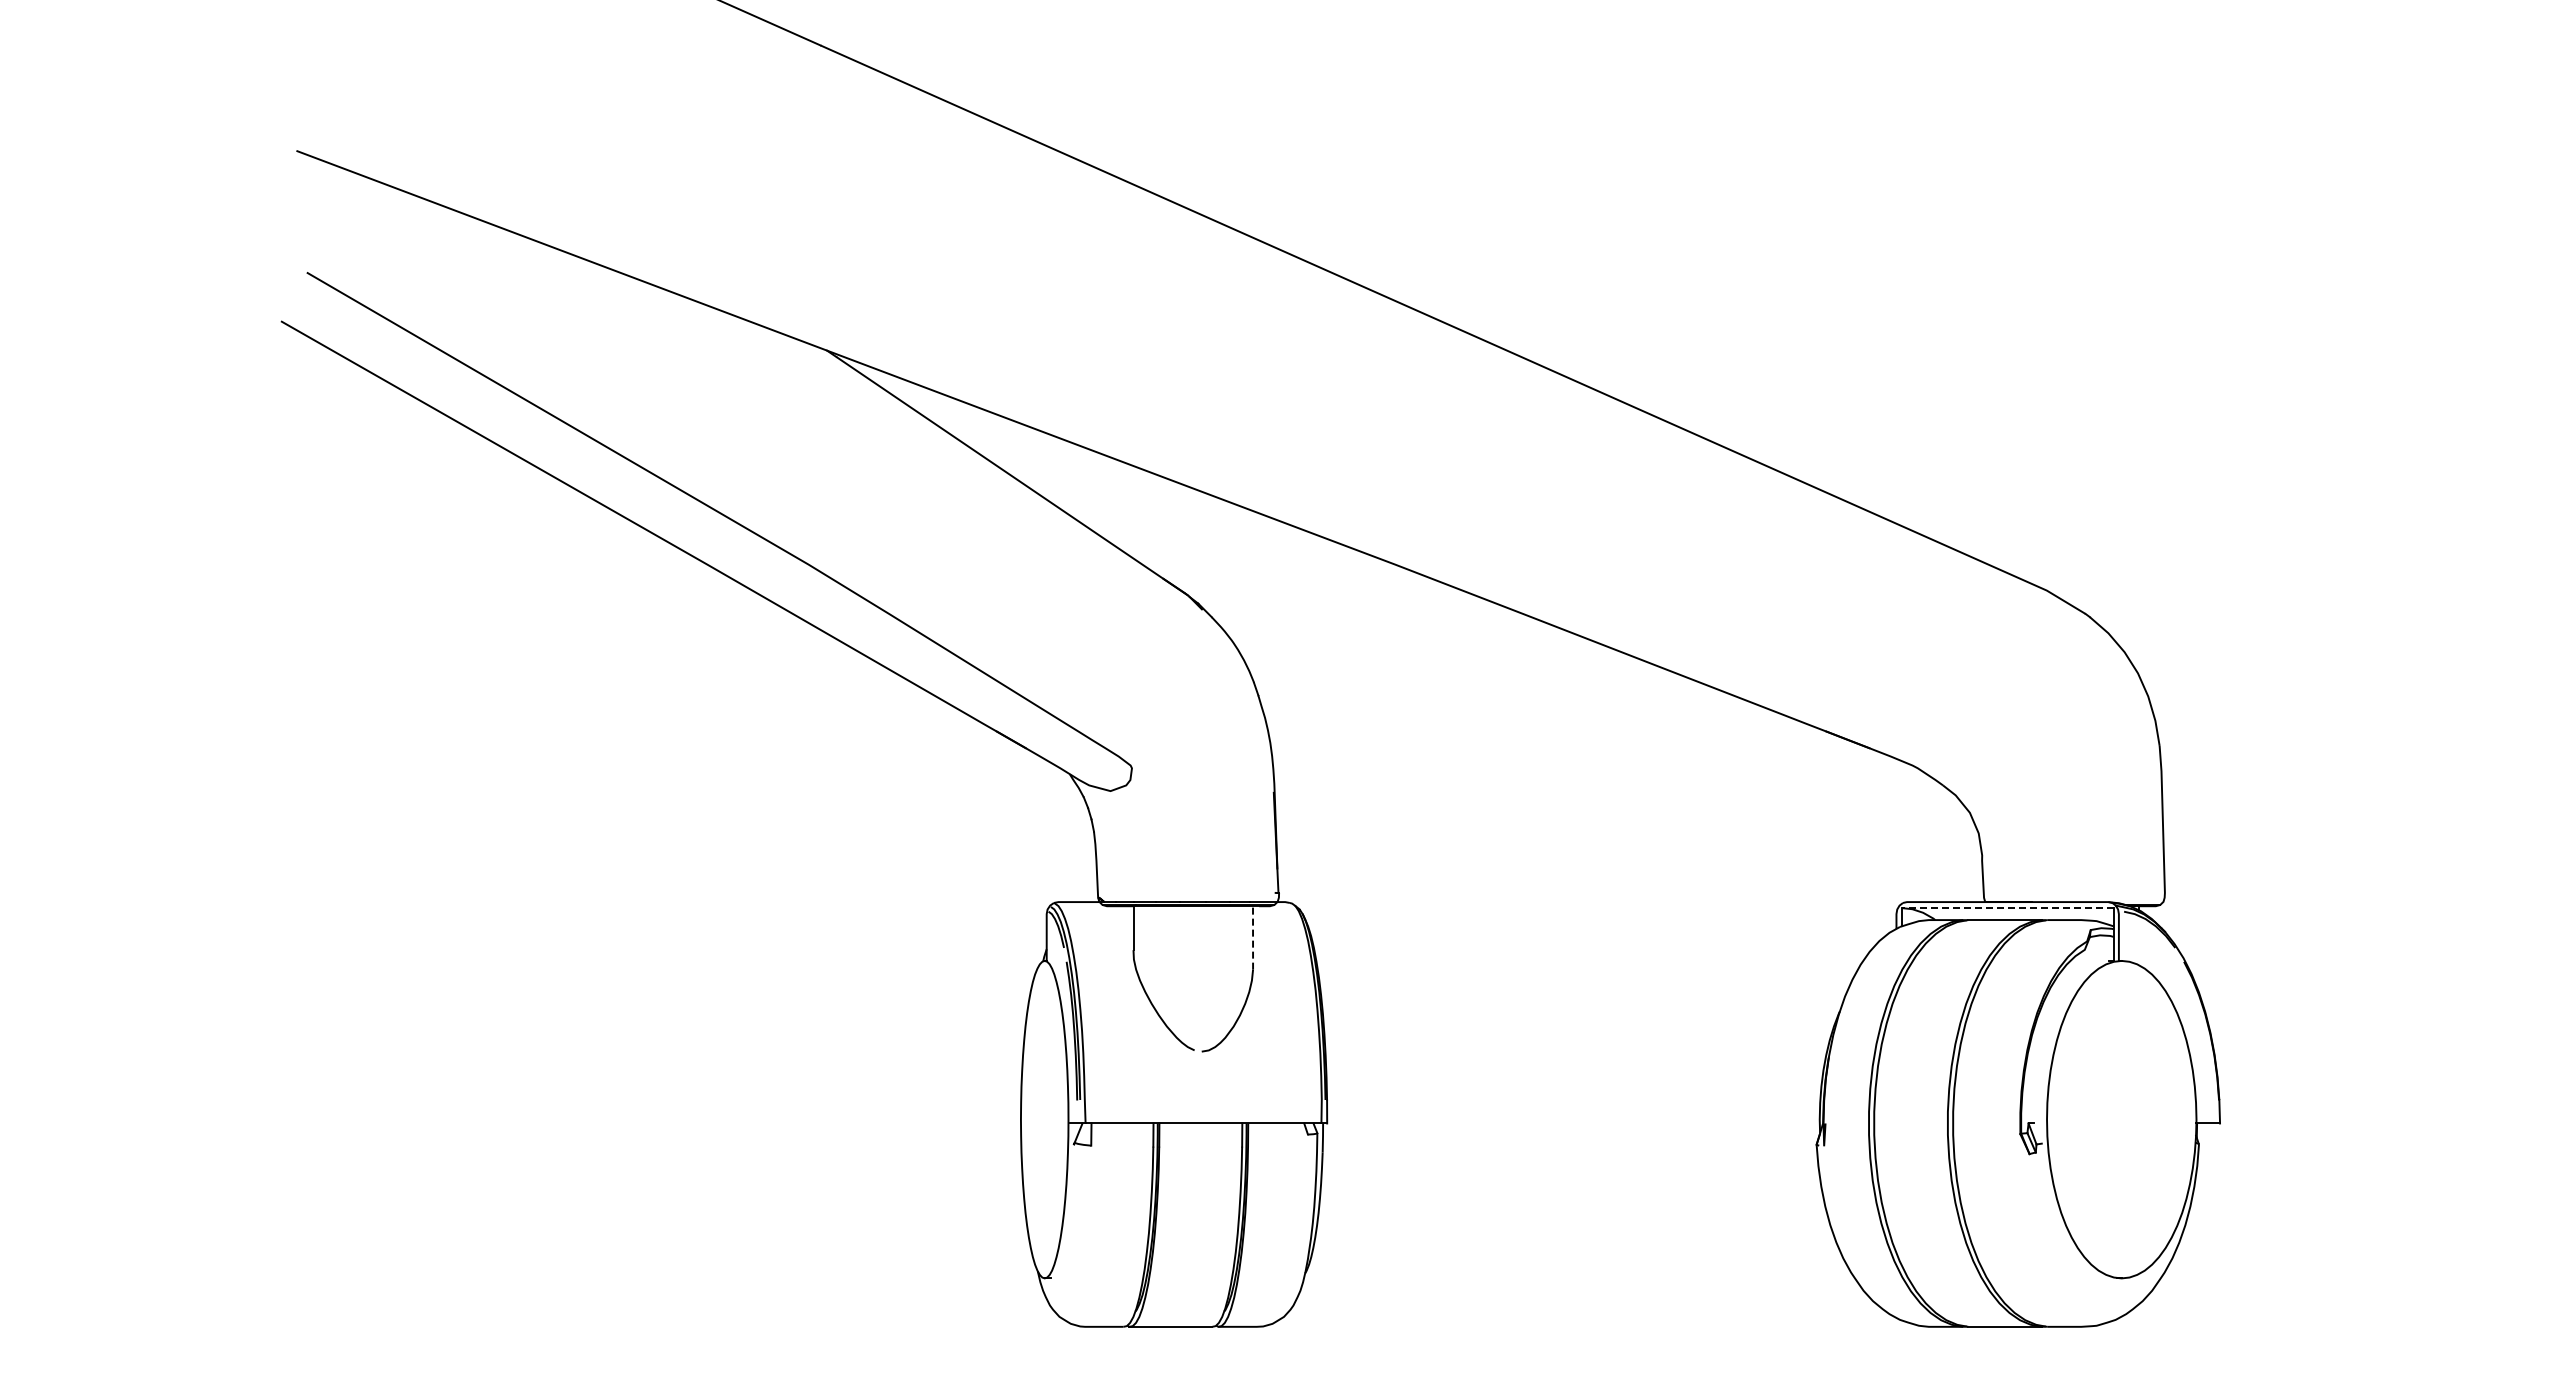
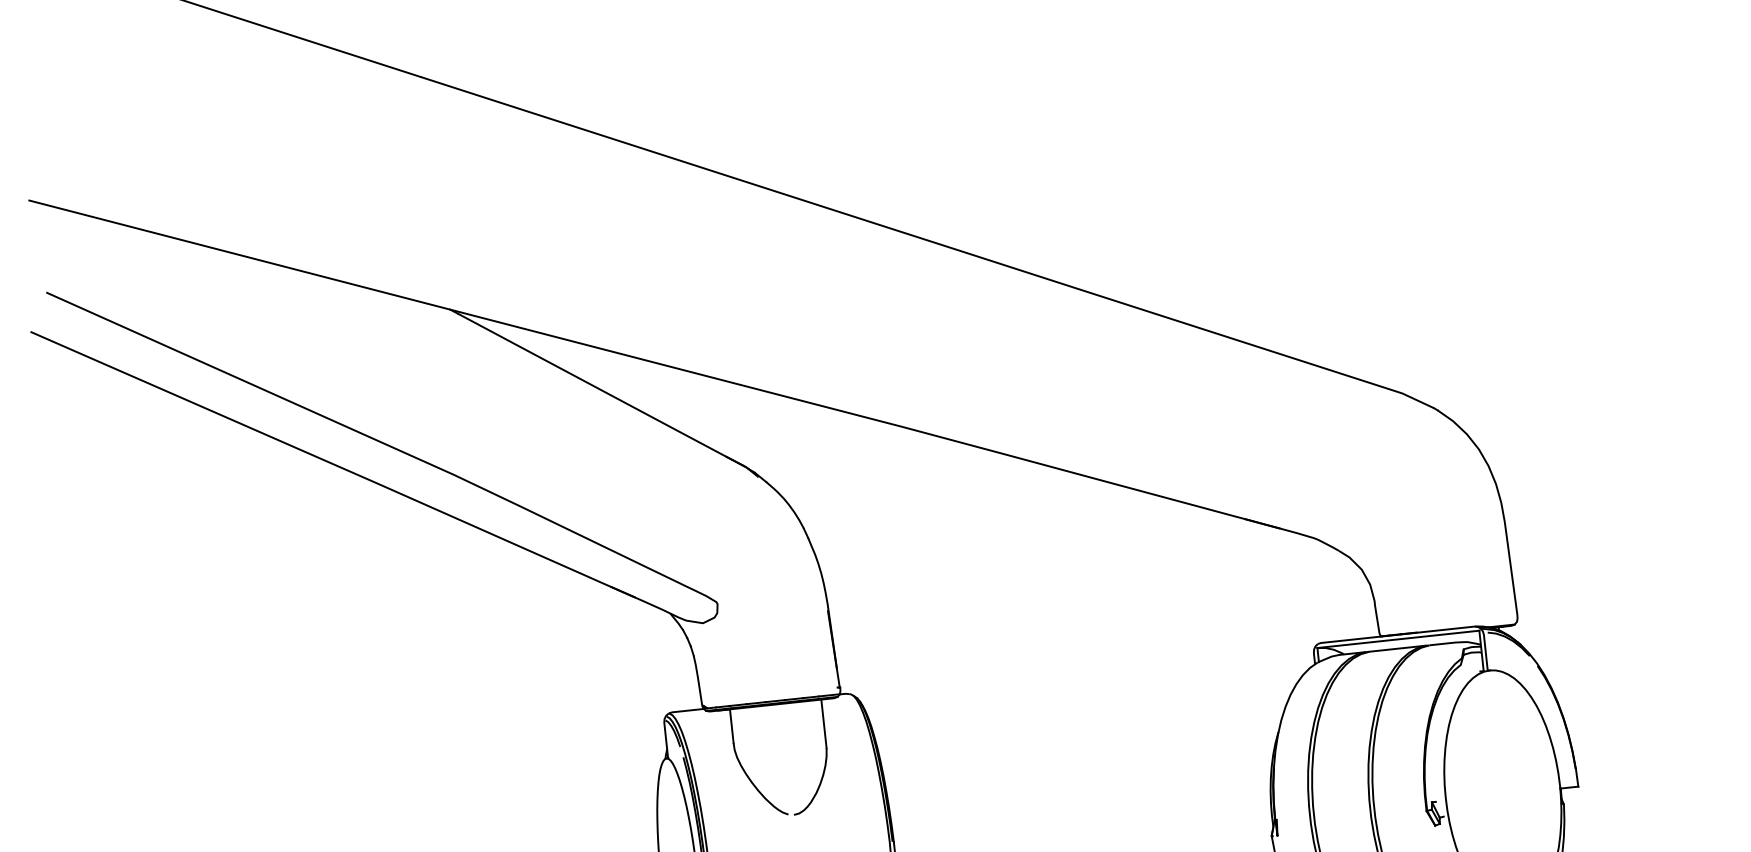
line: (2007, 908) -> (1398, 639), dashed -> solid
line: (1253, 937) -> (824, 723), dashed -> solid

